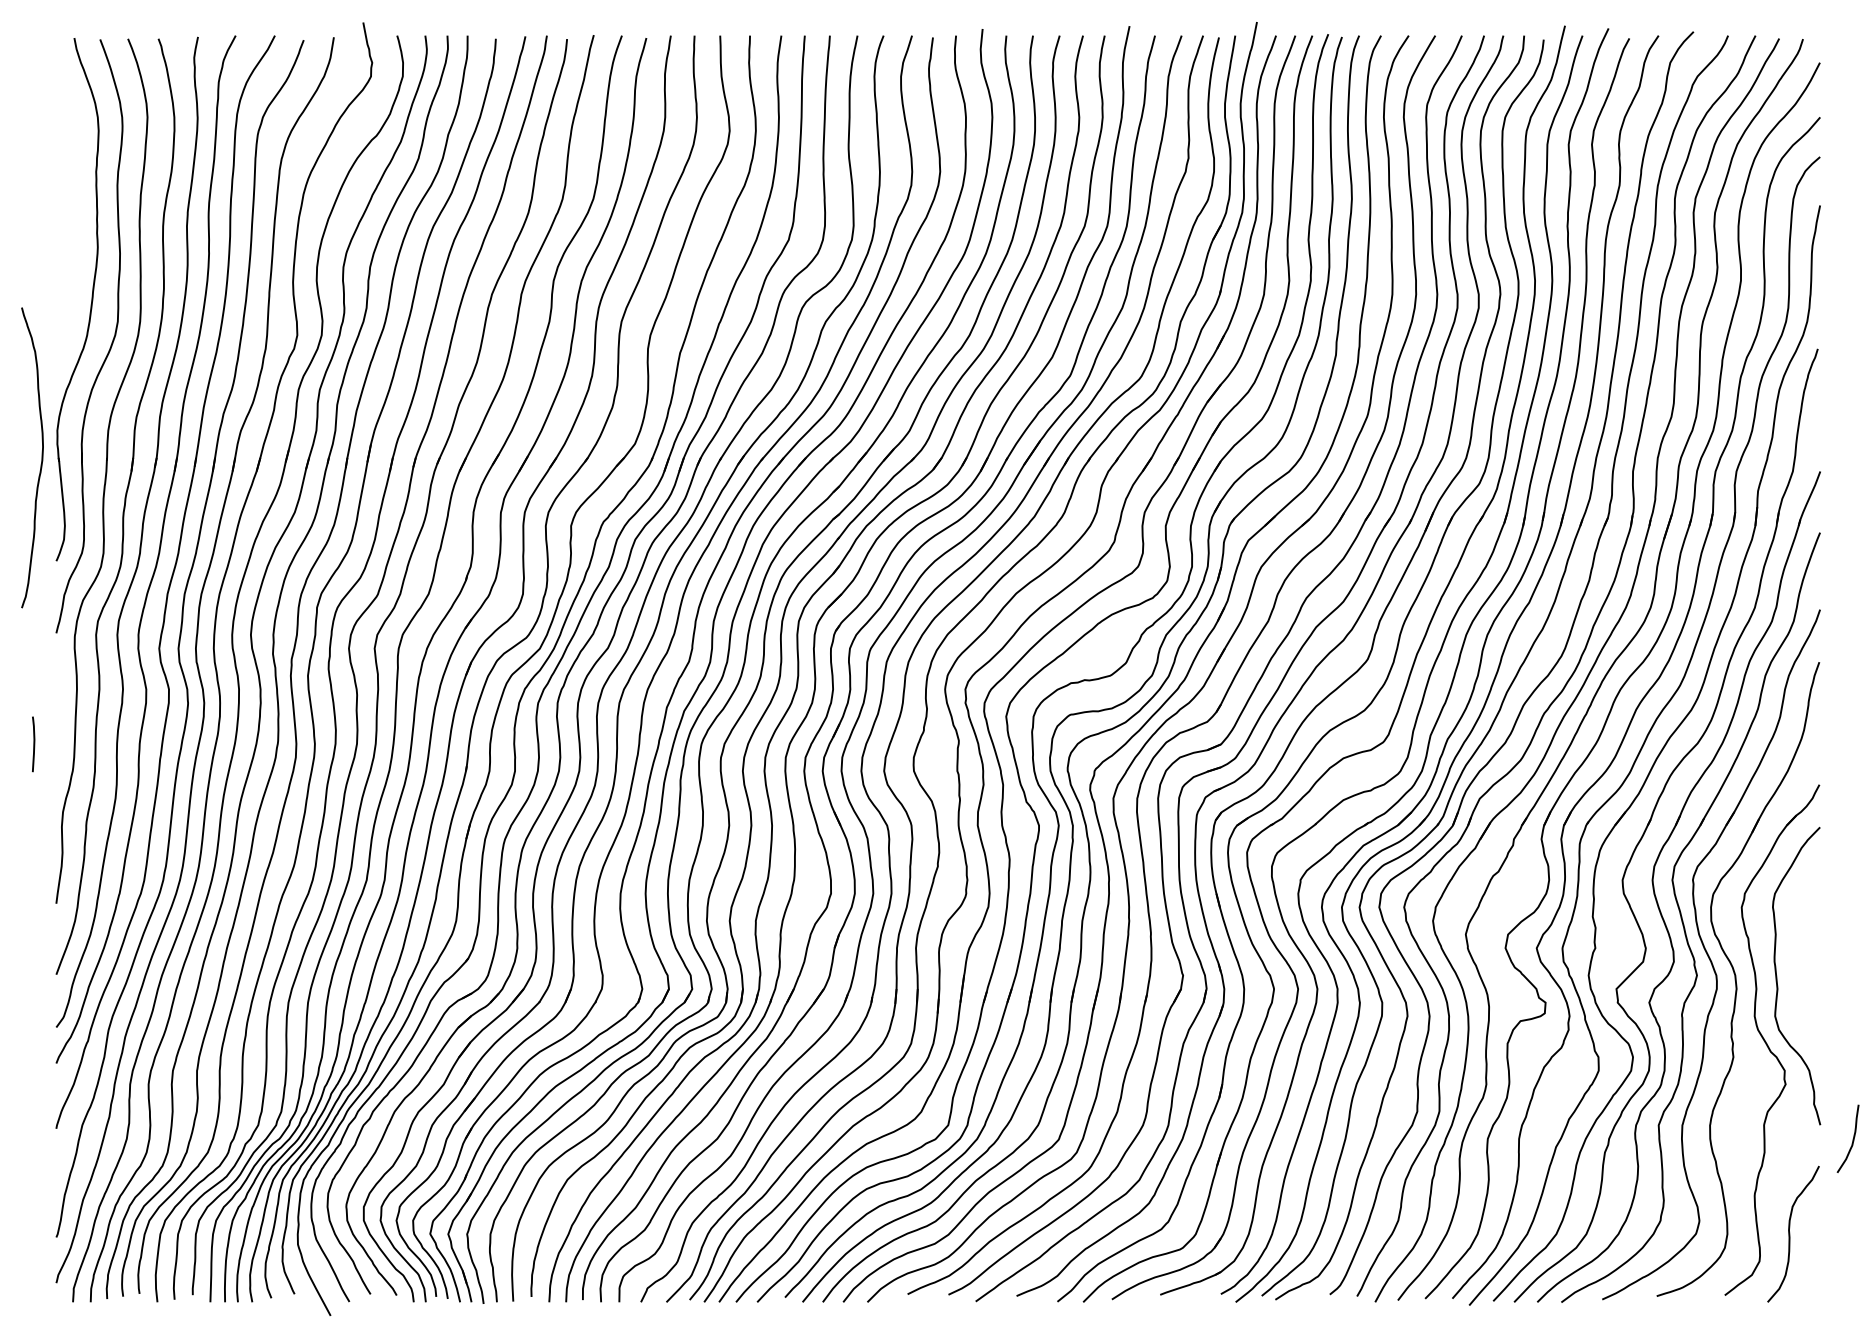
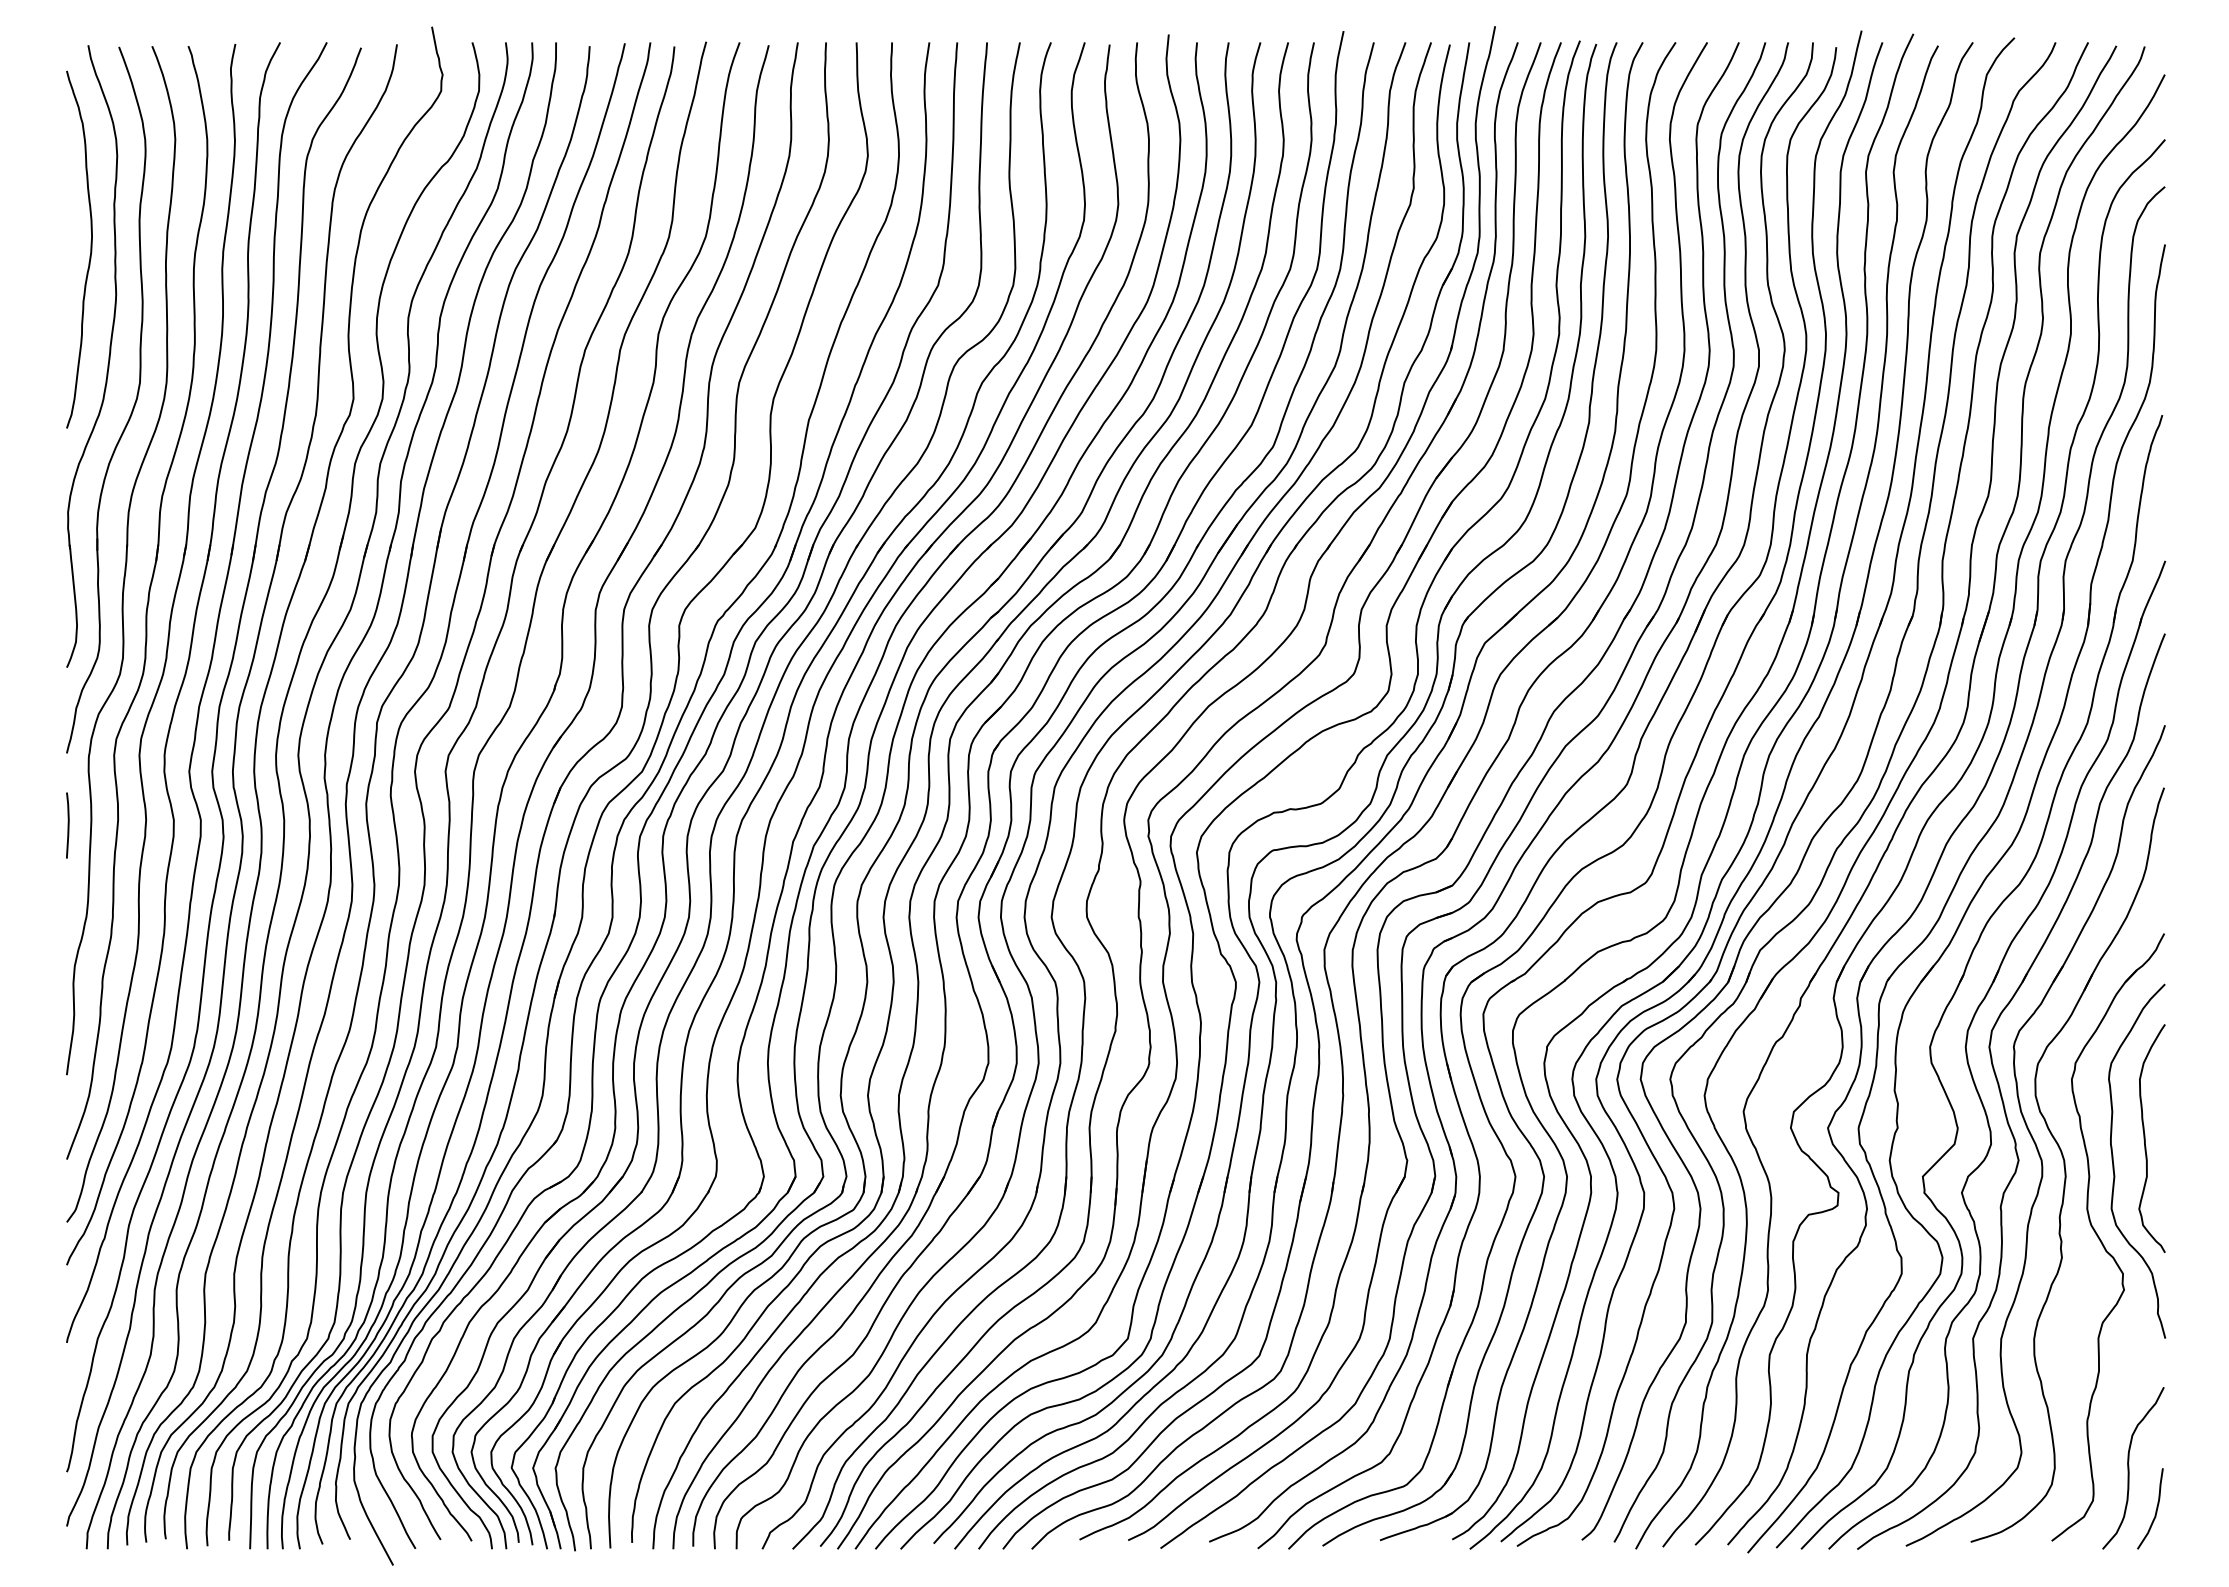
curve: (41, 457) -> (90, 249), moved
line: (33, 744) -> (67, 825), moved
curve: (1803, 957) -> (2145, 1138), added
curve: (1852, 1140) -> (2155, 1510), moved

